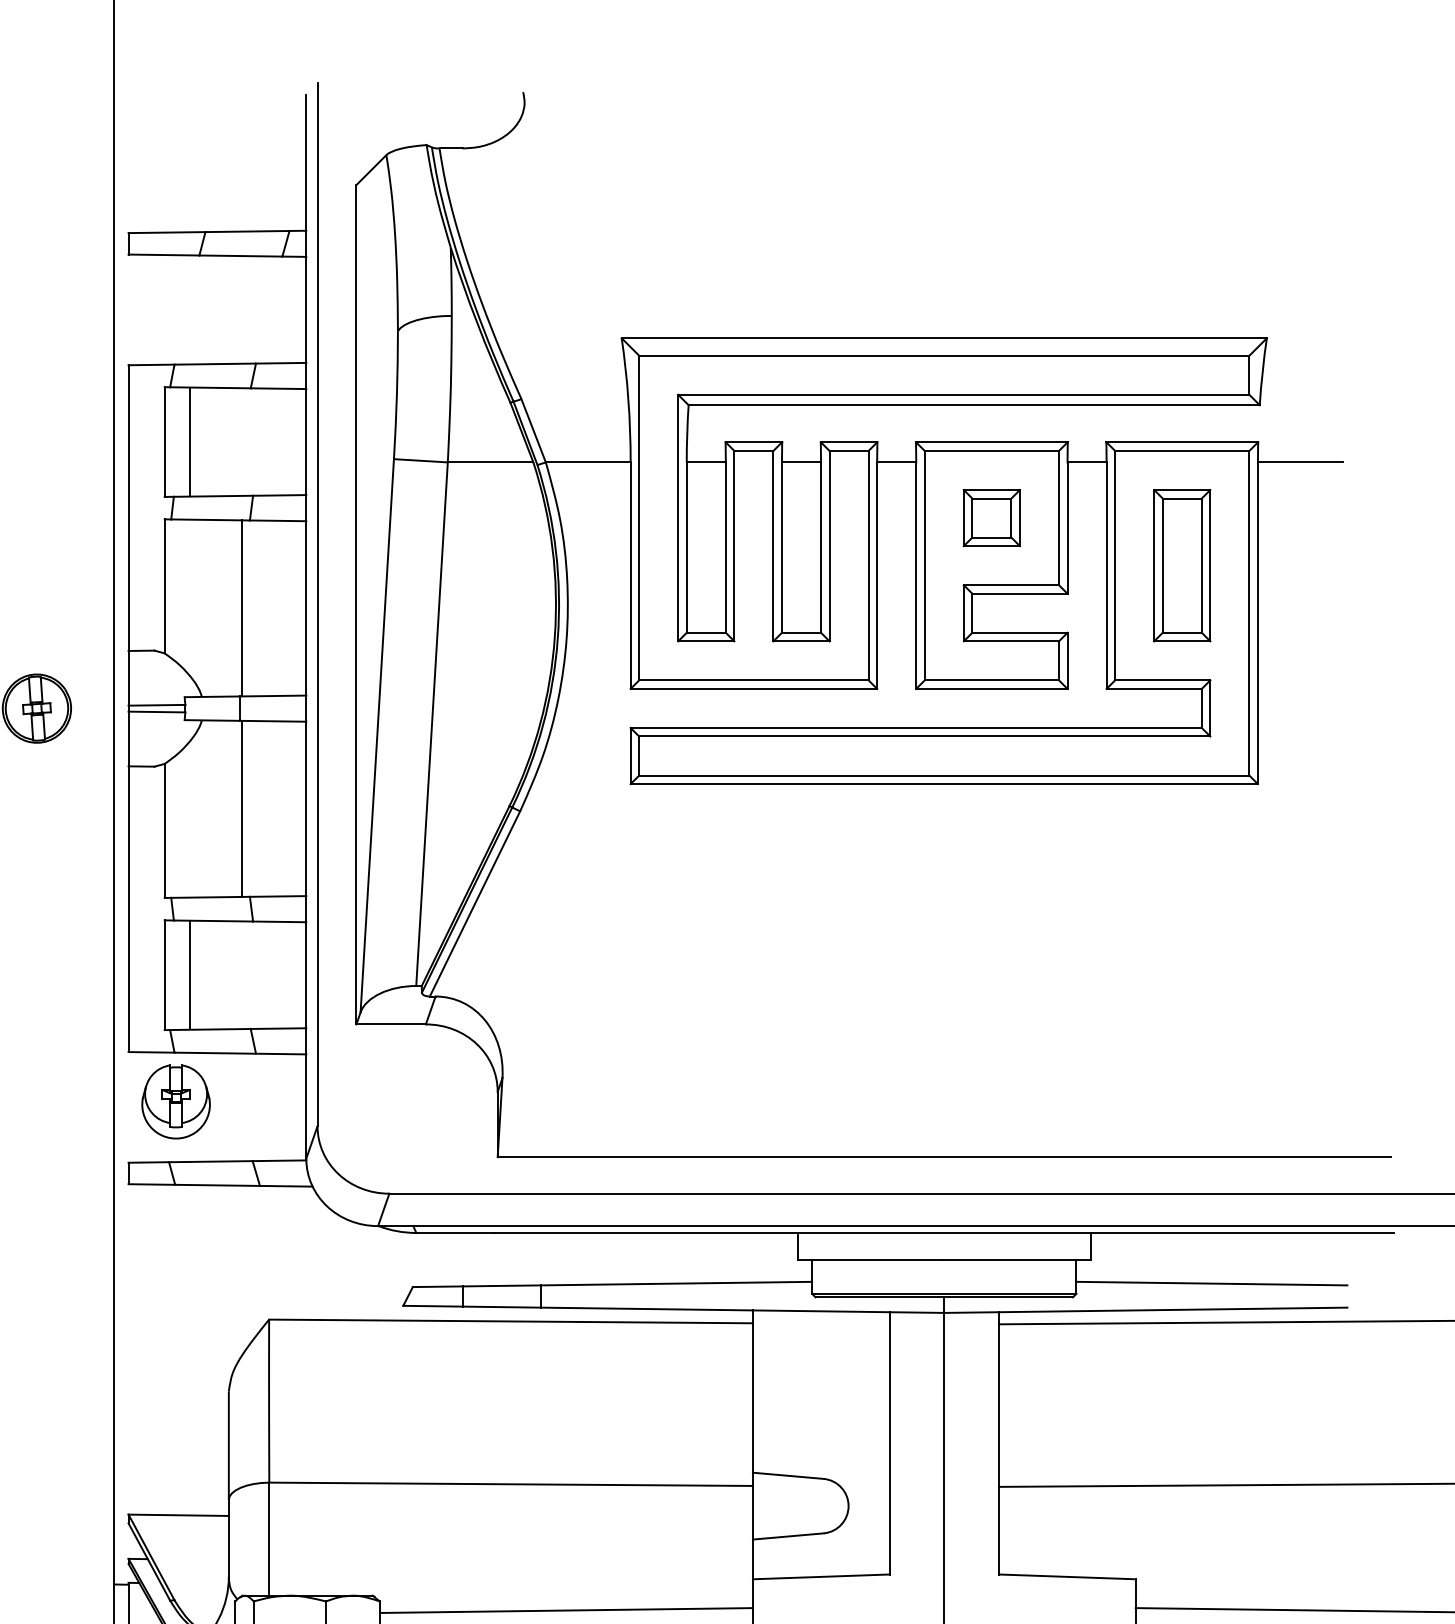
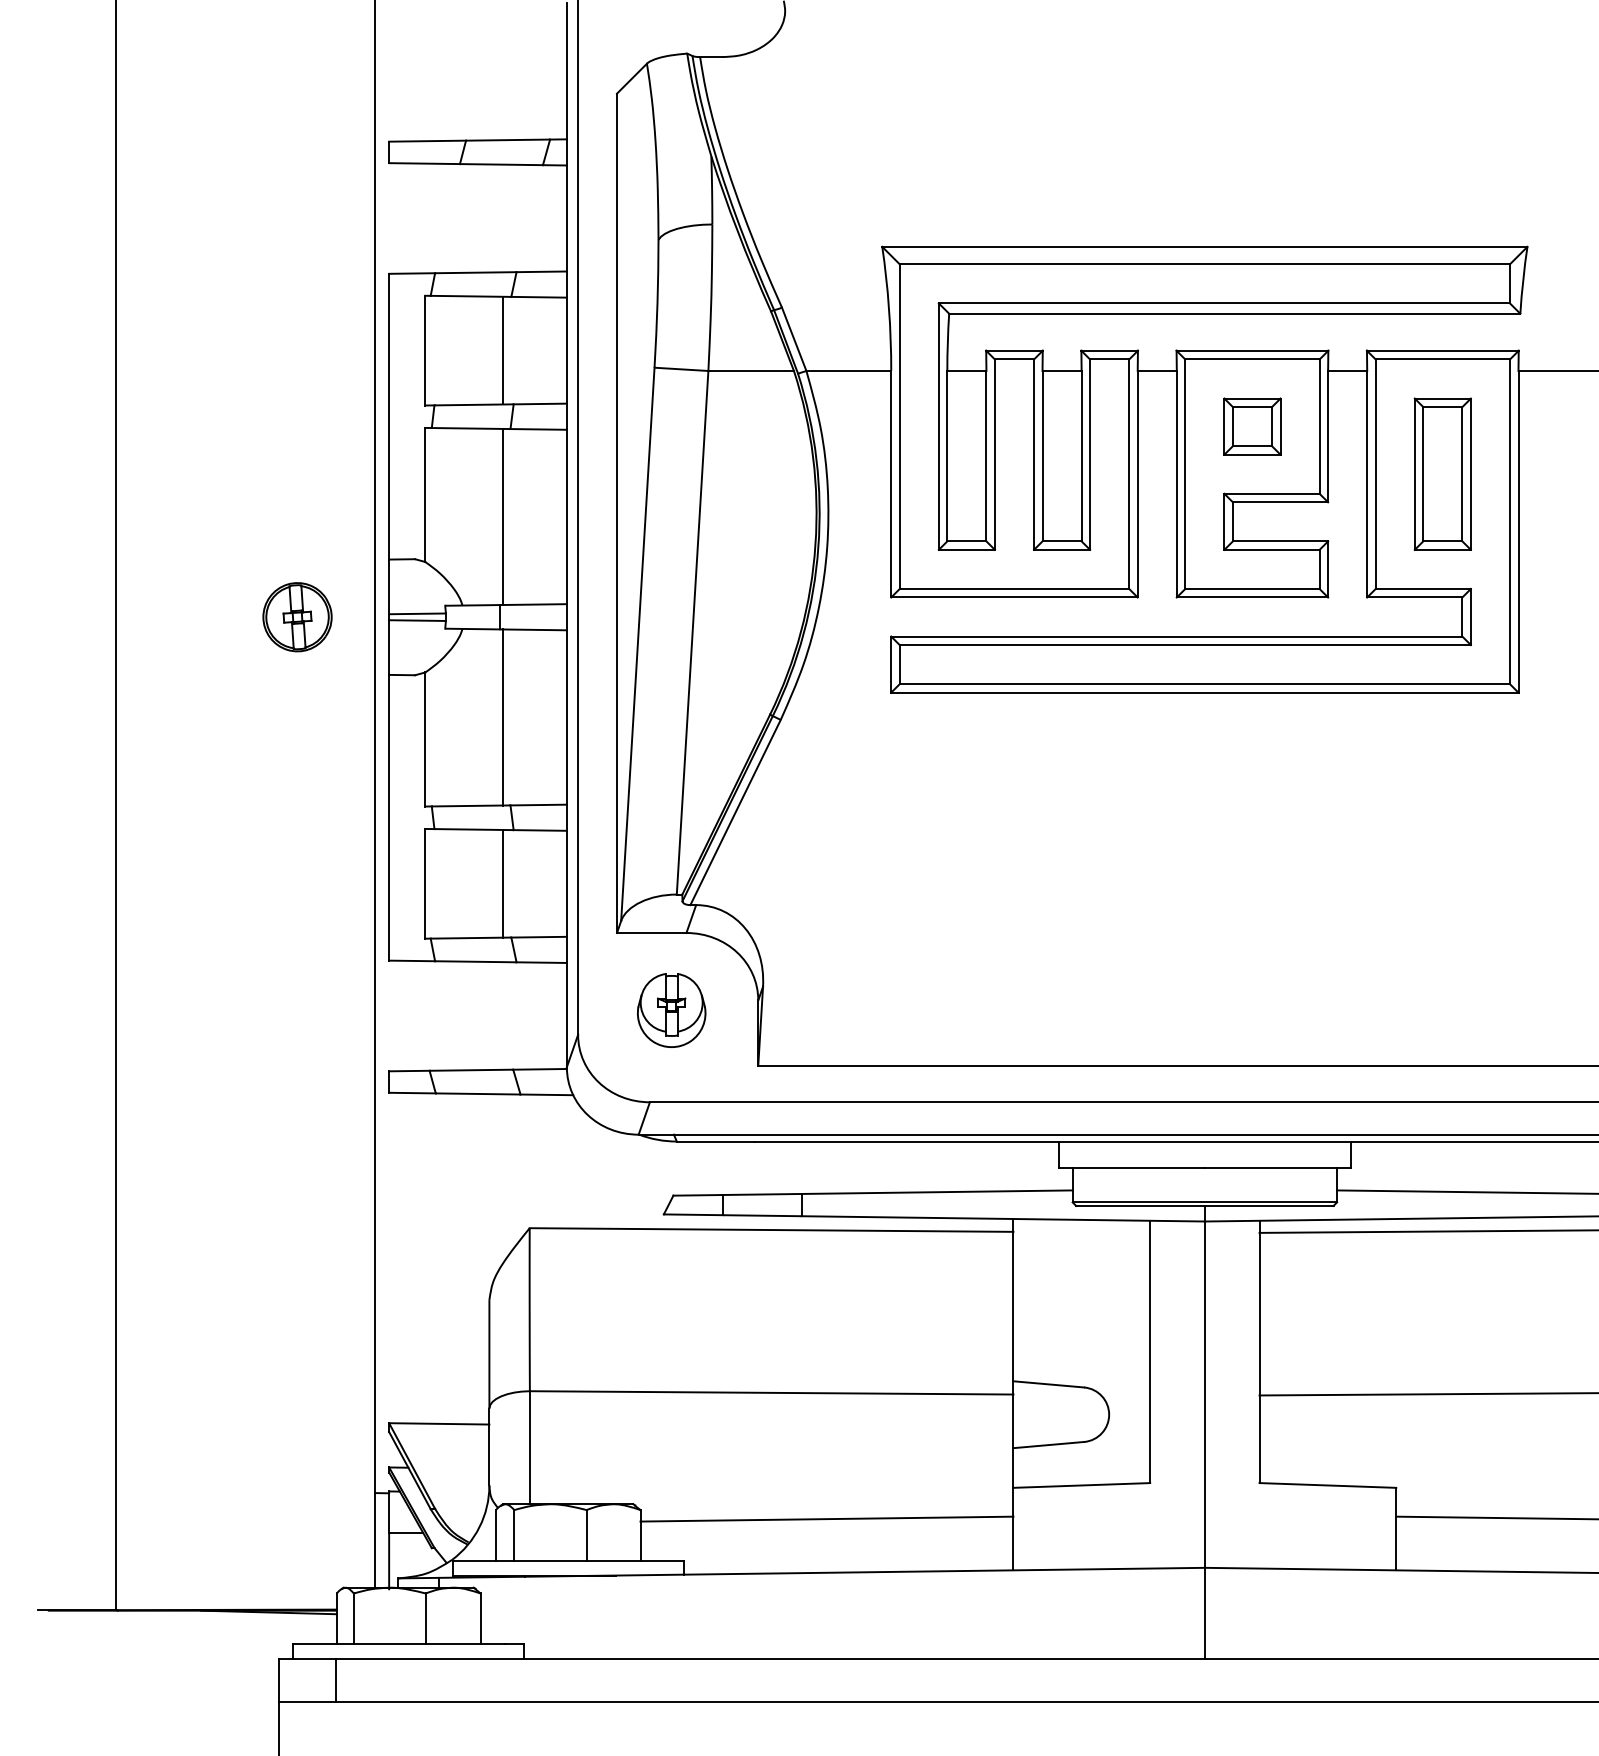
line: (190, 441) -> (503, 350), moved
line: (190, 974) -> (503, 883), moved
part: (175, 1101) -> (671, 1010), moved

